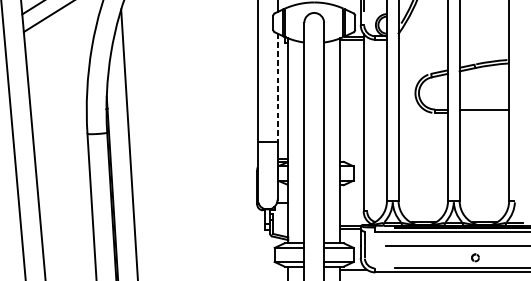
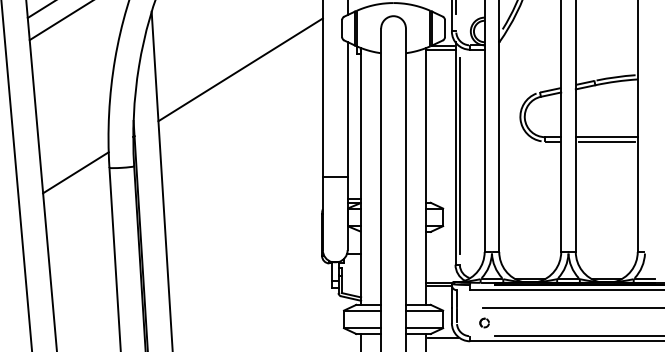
line: (192, 55) -> (240, 69), added
line: (277, 87) -> (347, 109), dashed -> solid
line: (484, 112) -> (606, 141), added
line: (366, 124) -> (459, 155), added
line: (60, 137) -> (75, 172), added
part: (475, 257) -> (484, 322), moved

